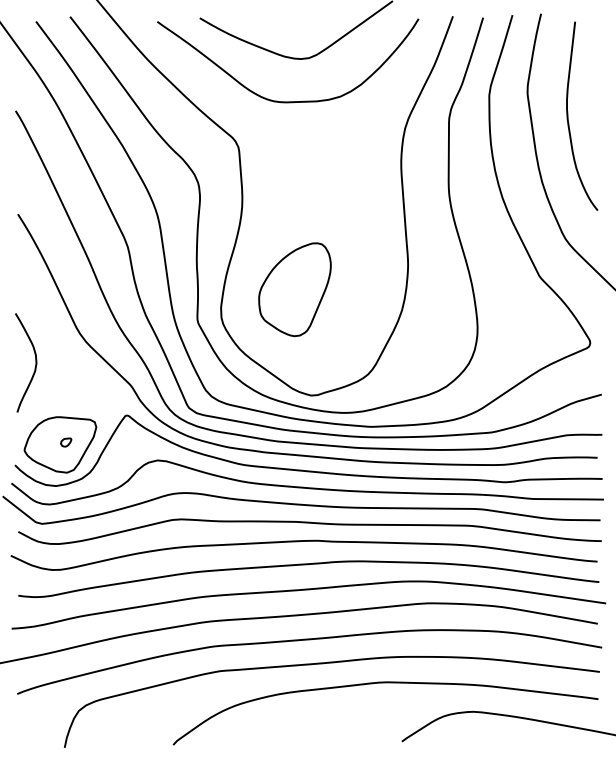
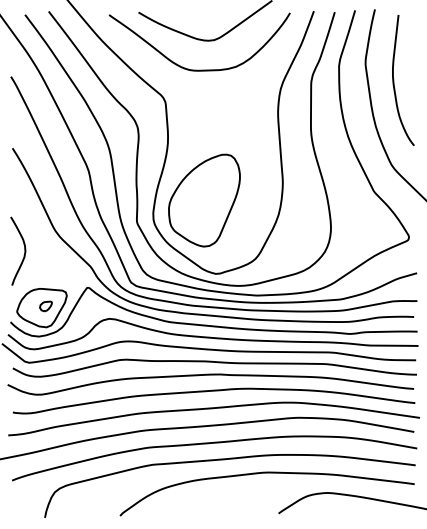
part: (295, 289) -> (204, 200), size x1.43
part: (65, 442) -> (45, 306), size x1.67

